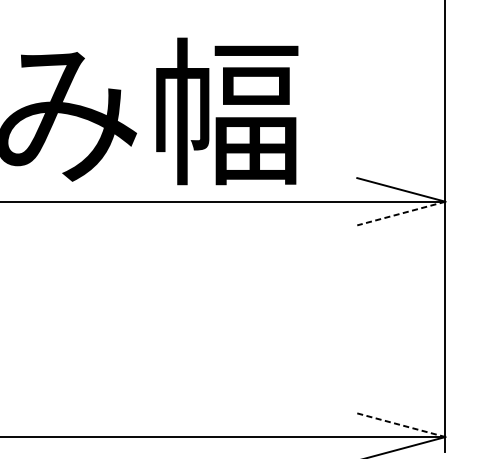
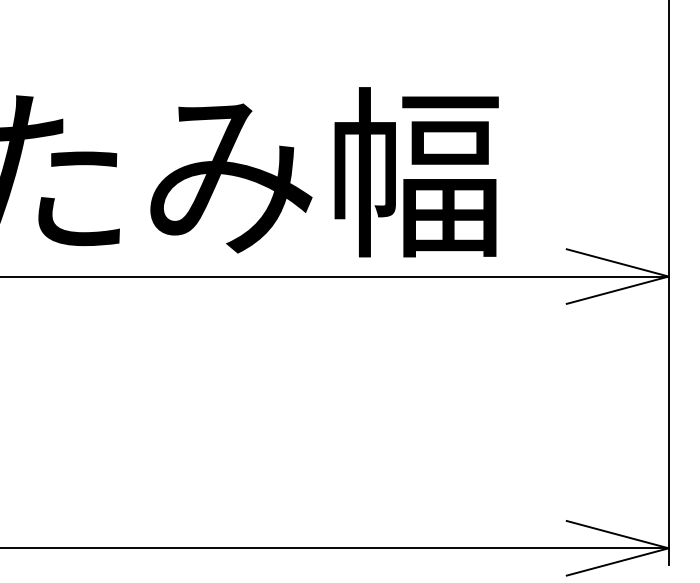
line: (401, 213) -> (617, 290), dashed -> solid
line: (401, 425) -> (617, 534), dashed -> solid

